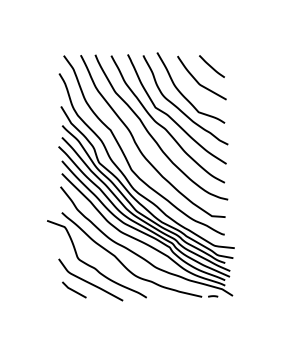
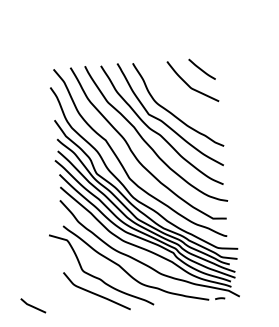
curve: (183, 94) -> (175, 99), removed
curve: (73, 289) -> (32, 305), moved

